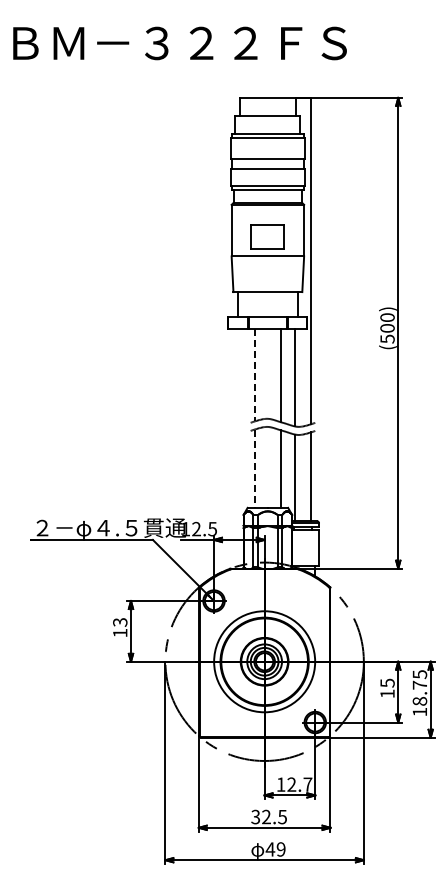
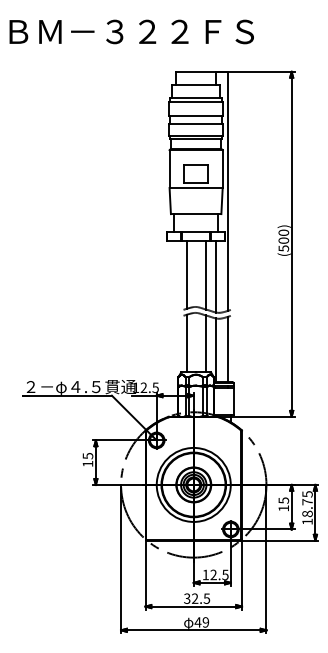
line: (254, 375) -> (186, 275), dashed -> solid
line: (254, 469) -> (186, 344), dashed -> solid
text: (119, 622) -> (87, 456), 13 -> 15
text: (307, 784) -> (225, 574), 12.7 -> 12.5

